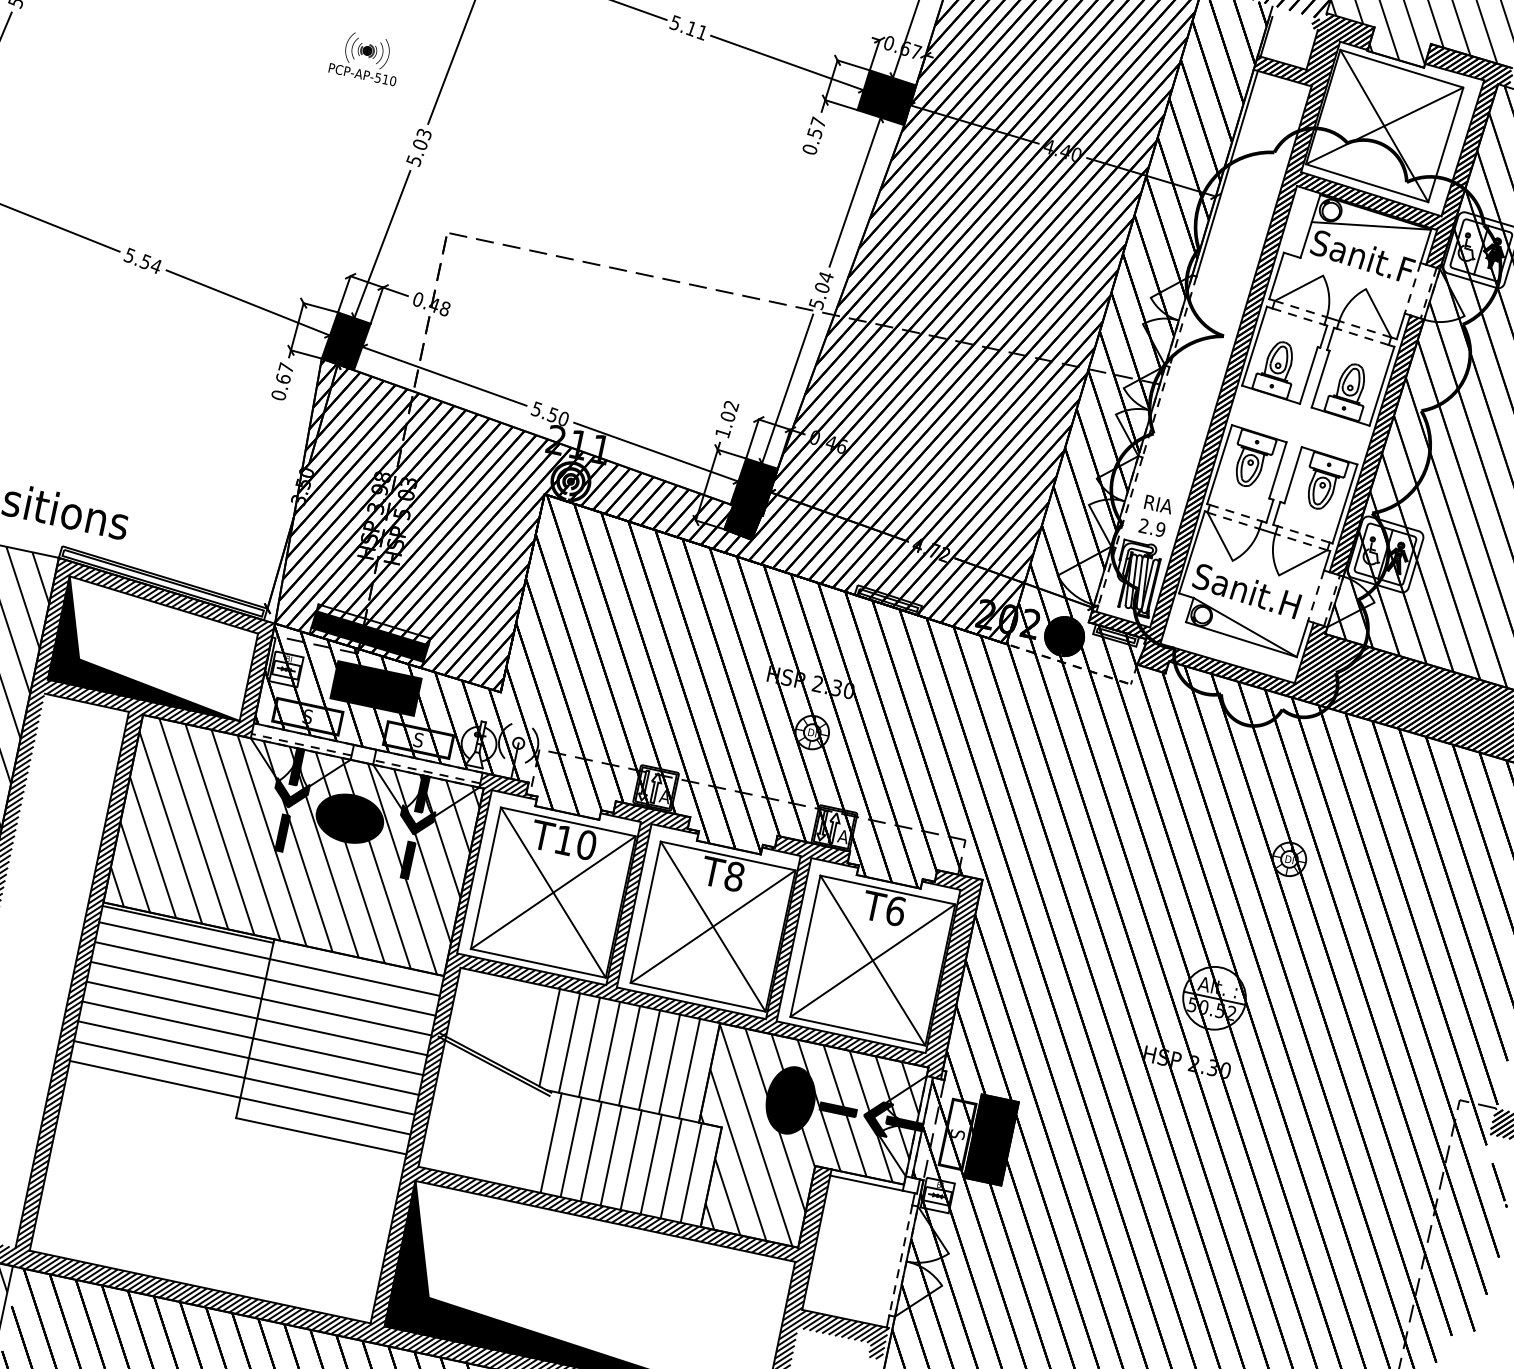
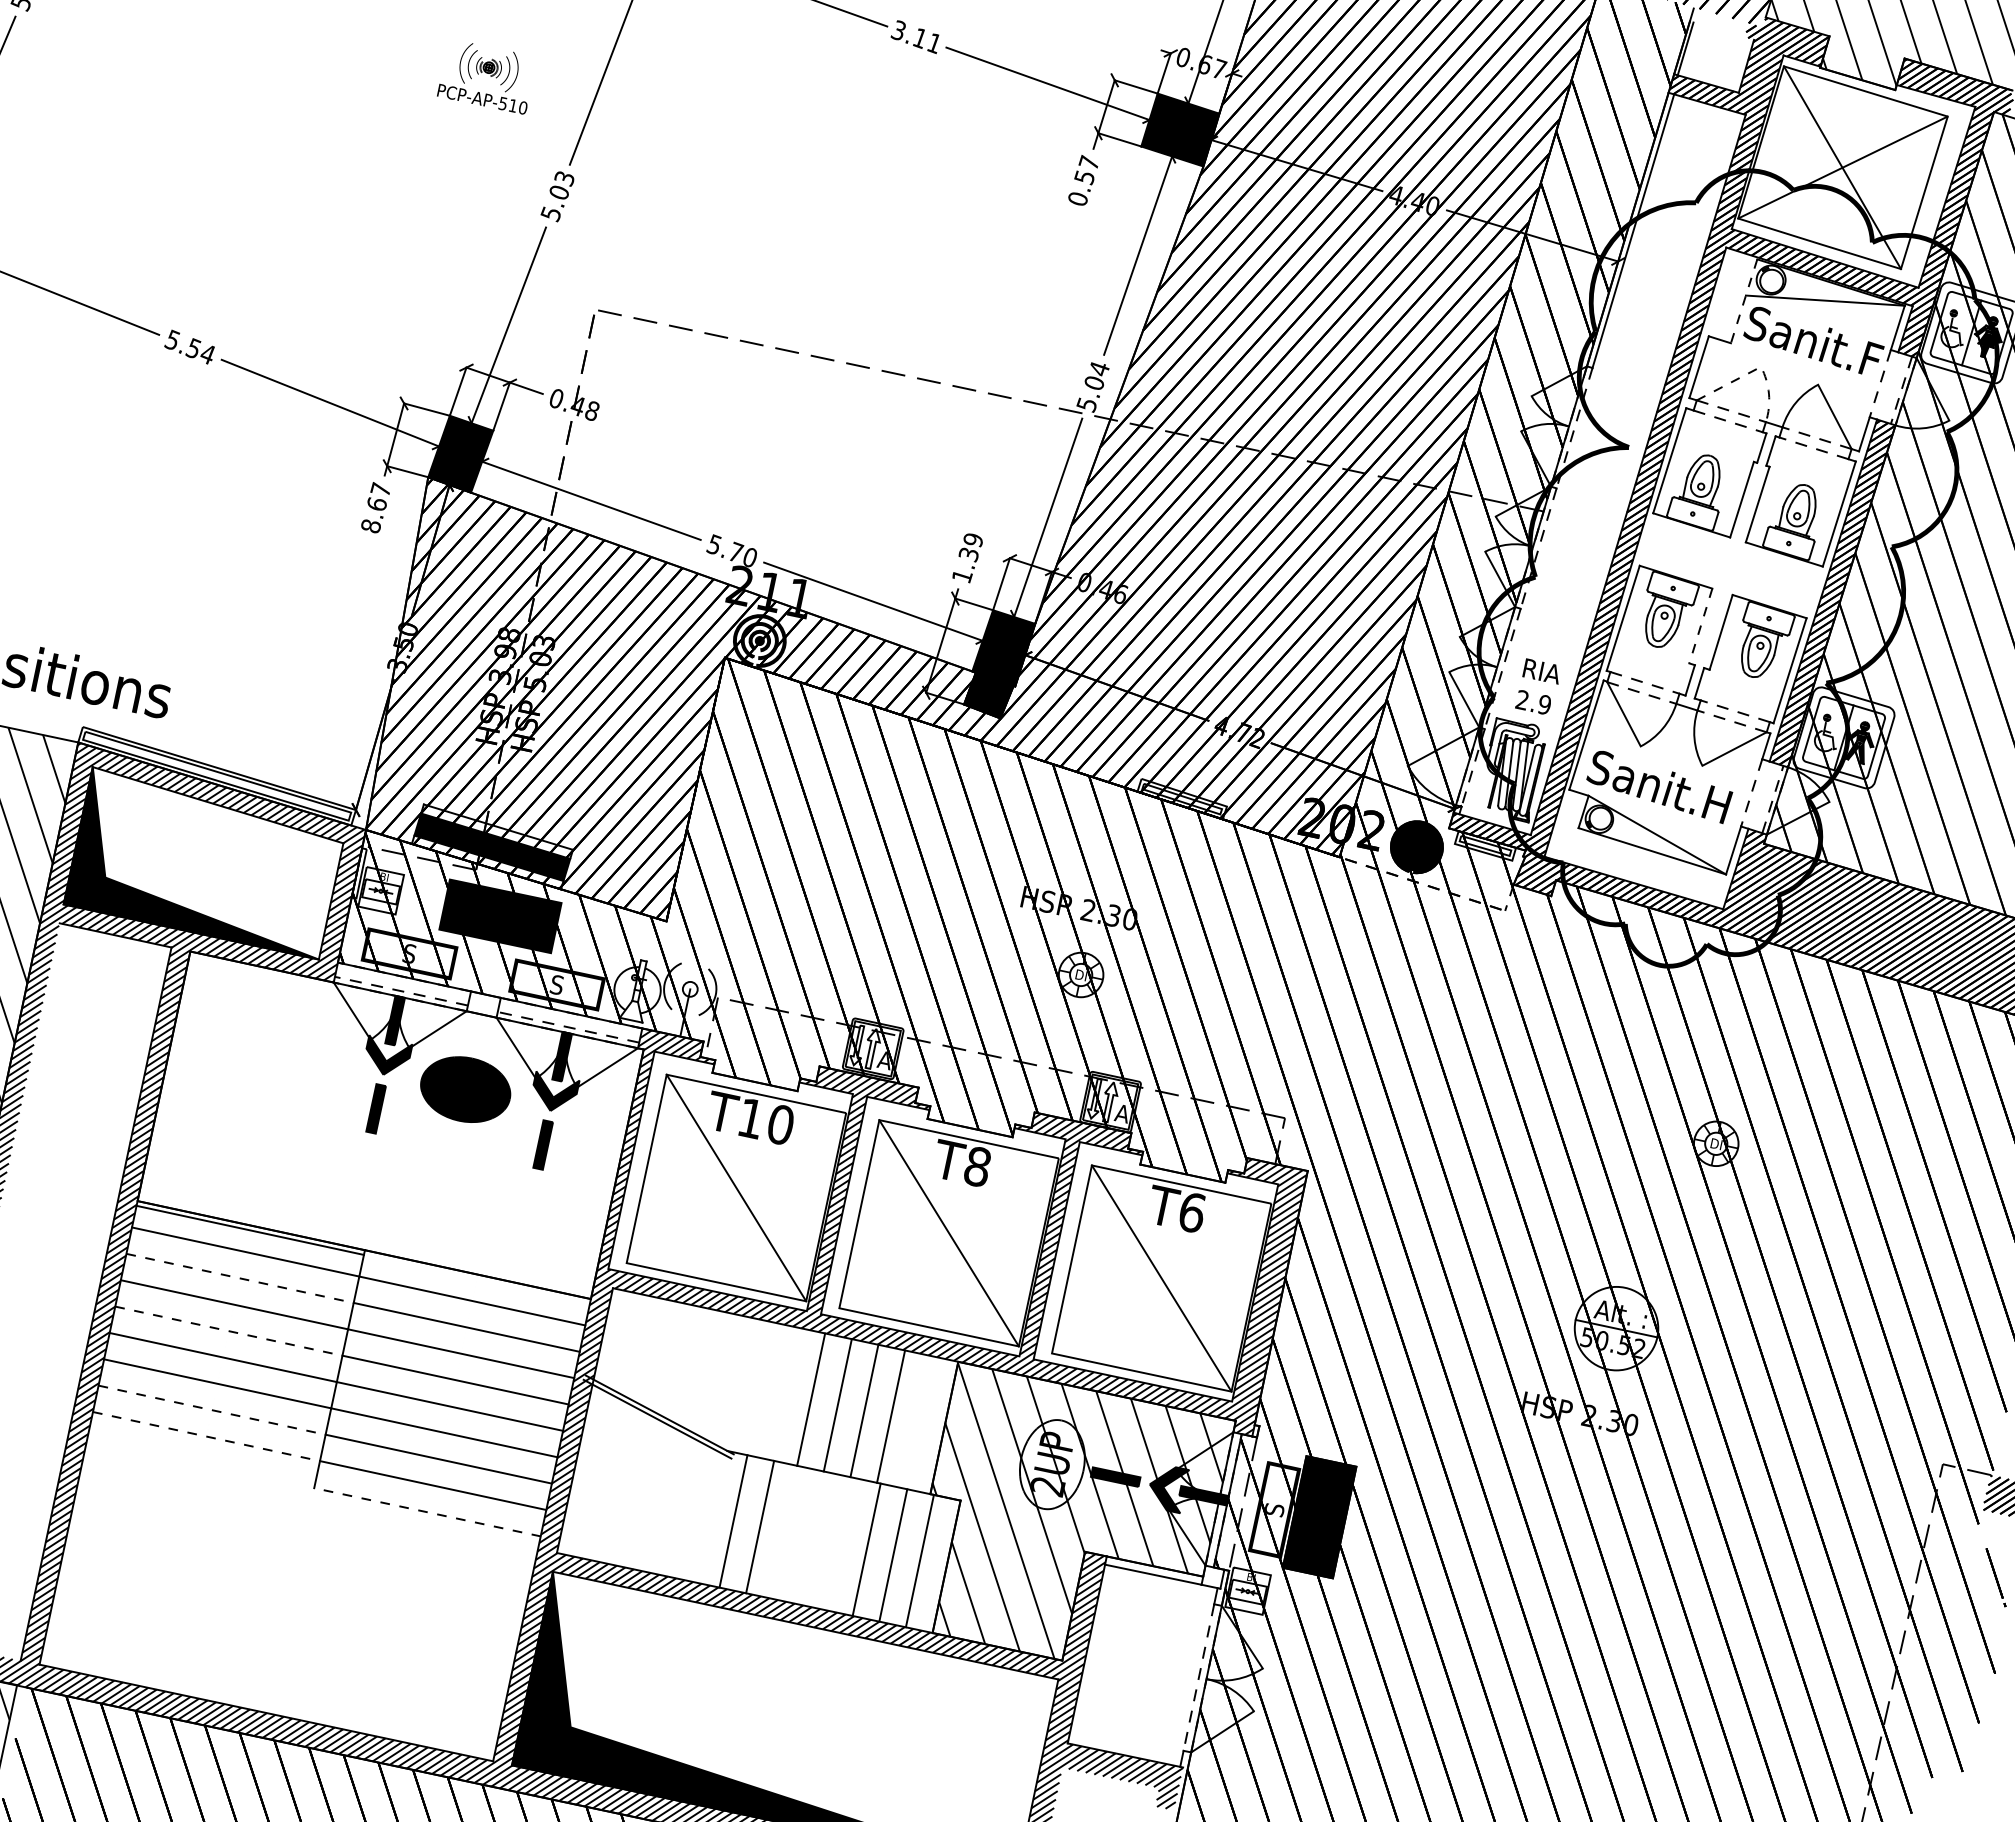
text: (675, 22) -> (899, 30), 5.11 -> 3.11
line: (1310, 226) -> (1744, 301), solid -> dashed
line: (1323, 275) -> (1761, 366), solid -> dashed
text: (278, 395) -> (370, 526), 0.67 -> 8.67
text: (729, 411) -> (970, 547), 1.02 -> 1.39
text: (552, 414) -> (735, 551), 5.50 -> 5.70
line: (1277, 470) -> (1700, 626), solid -> dashed
hatch: (294, 846) -> (392, 1126), removed
line: (553, 892) -> (736, 1188), removed
line: (712, 926) -> (948, 1233), removed
line: (180, 960) -> (240, 1278), solid -> dashed
line: (872, 960) -> (1161, 1278), removed
line: (172, 1000) -> (229, 1331), solid -> dashed
line: (549, 1037) -> (731, 1380), removed
line: (569, 1043) -> (757, 1388), removed
line: (589, 1047) -> (784, 1393), removed
line: (159, 1059) -> (212, 1410), solid -> dashed
line: (689, 1068) -> (917, 1422), removed
line: (155, 1079) -> (207, 1436), solid -> dashed
fill: (790, 1100) -> (1051, 1464), removed
line: (321, 1136) -> (427, 1512), solid -> dashed
line: (590, 1151) -> (786, 1532), removed
line: (611, 1155) -> (813, 1538), removed
line: (631, 1159) -> (840, 1543), removed

